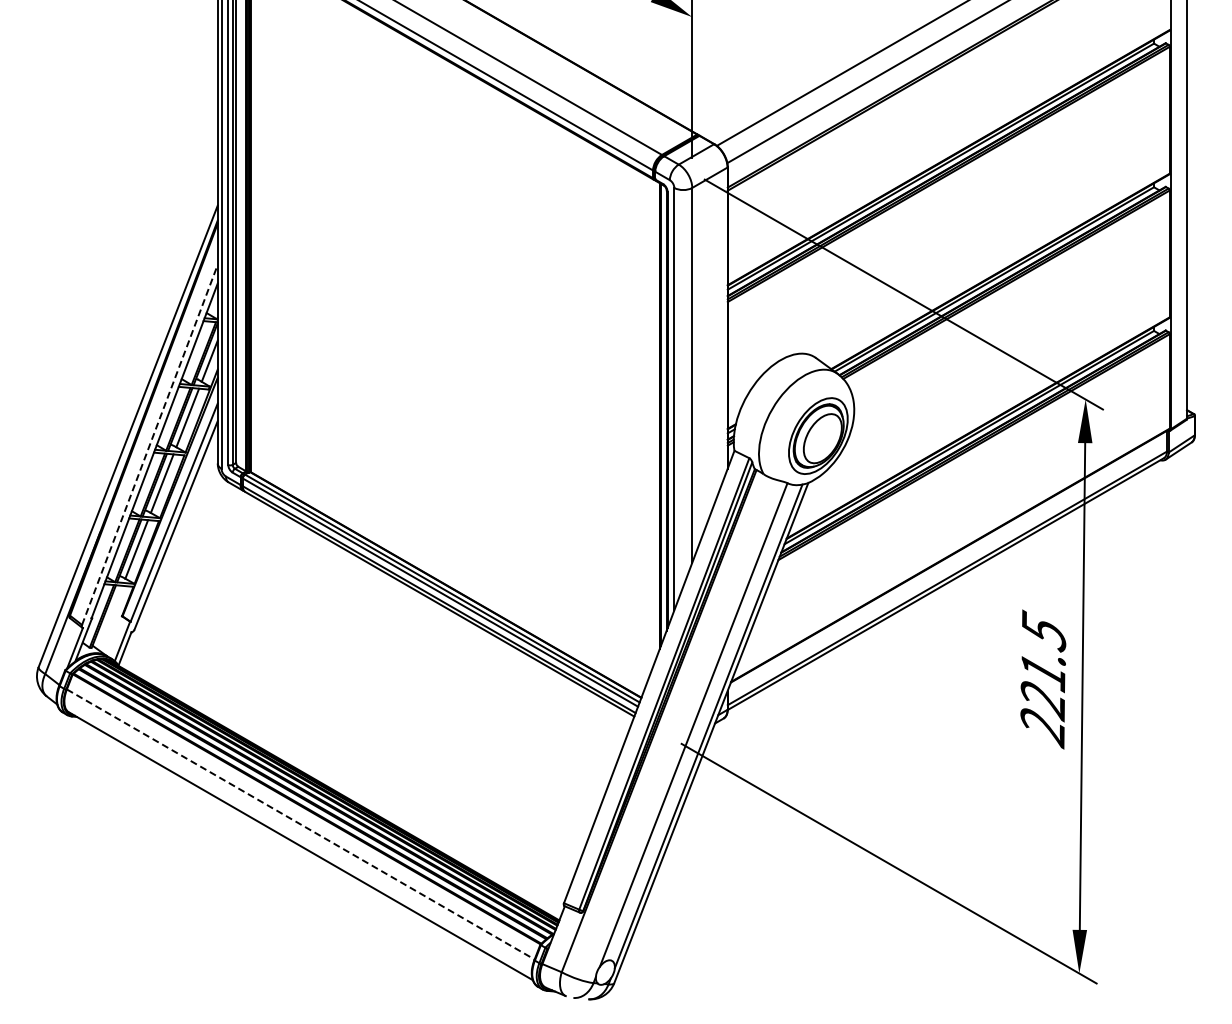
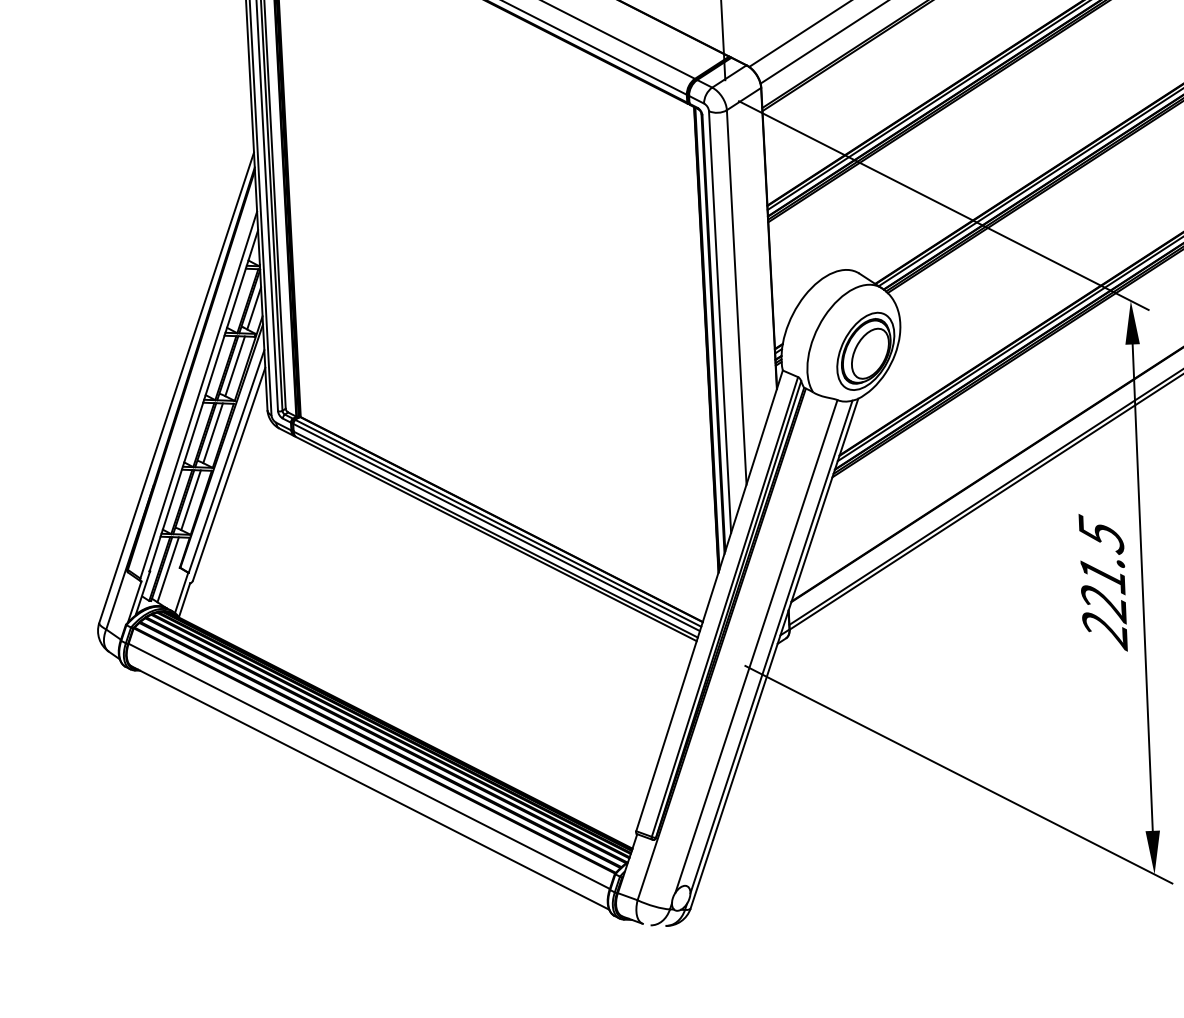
line: (150, 444) -> (199, 394), dashed -> solid
line: (109, 617) -> (167, 569), added
line: (301, 824) -> (369, 766), dashed -> solid

